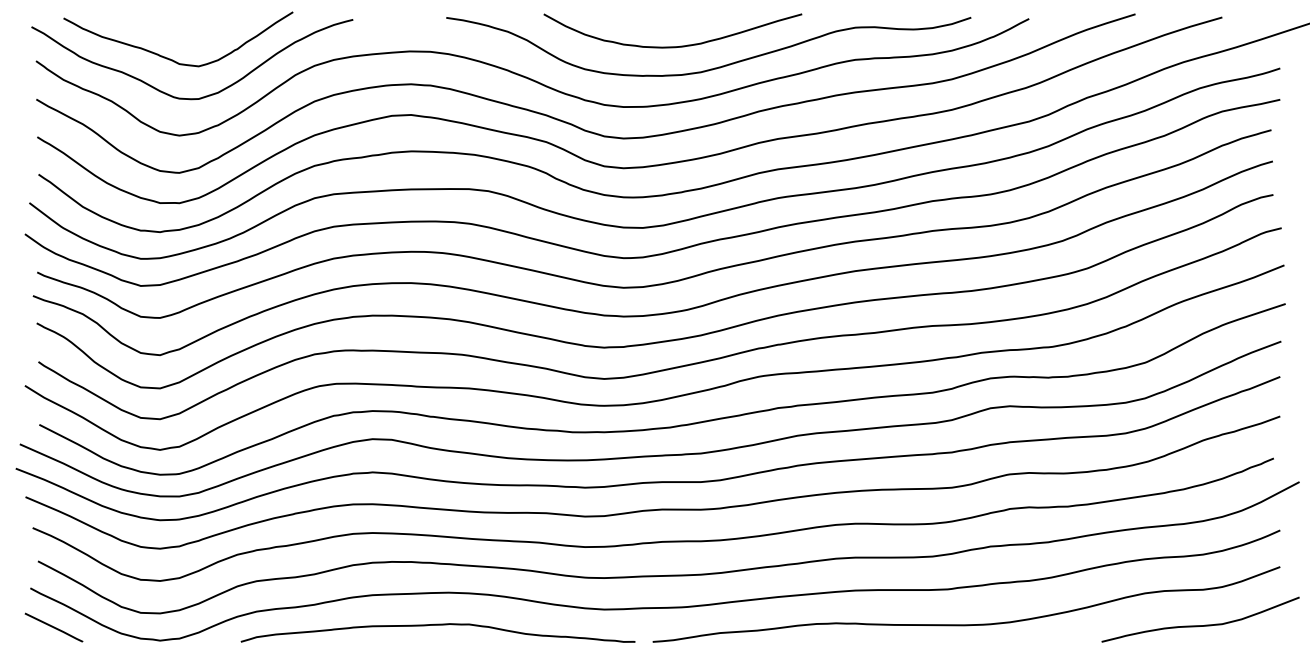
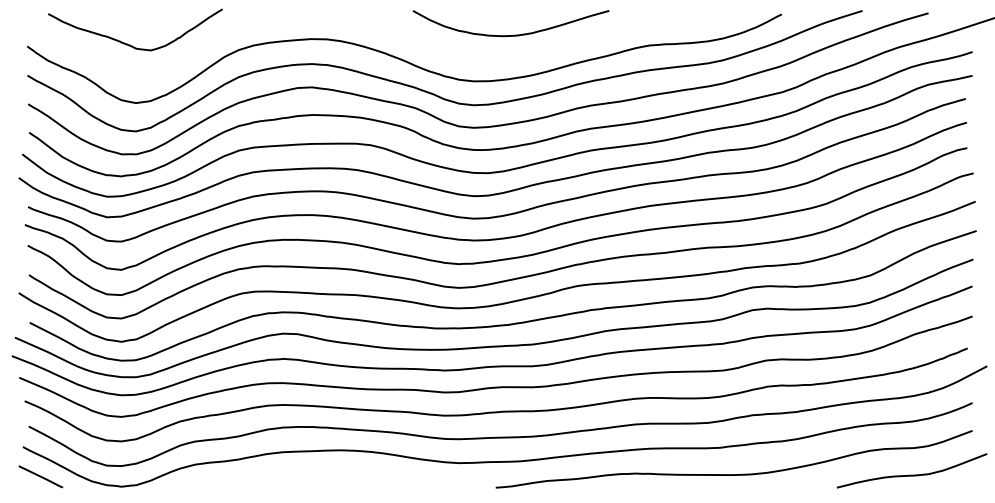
curve: (711, 67) -> (540, 51), removed
curve: (204, 95) -> (155, 72), removed
curve: (437, 625) -> (332, 475), removed

